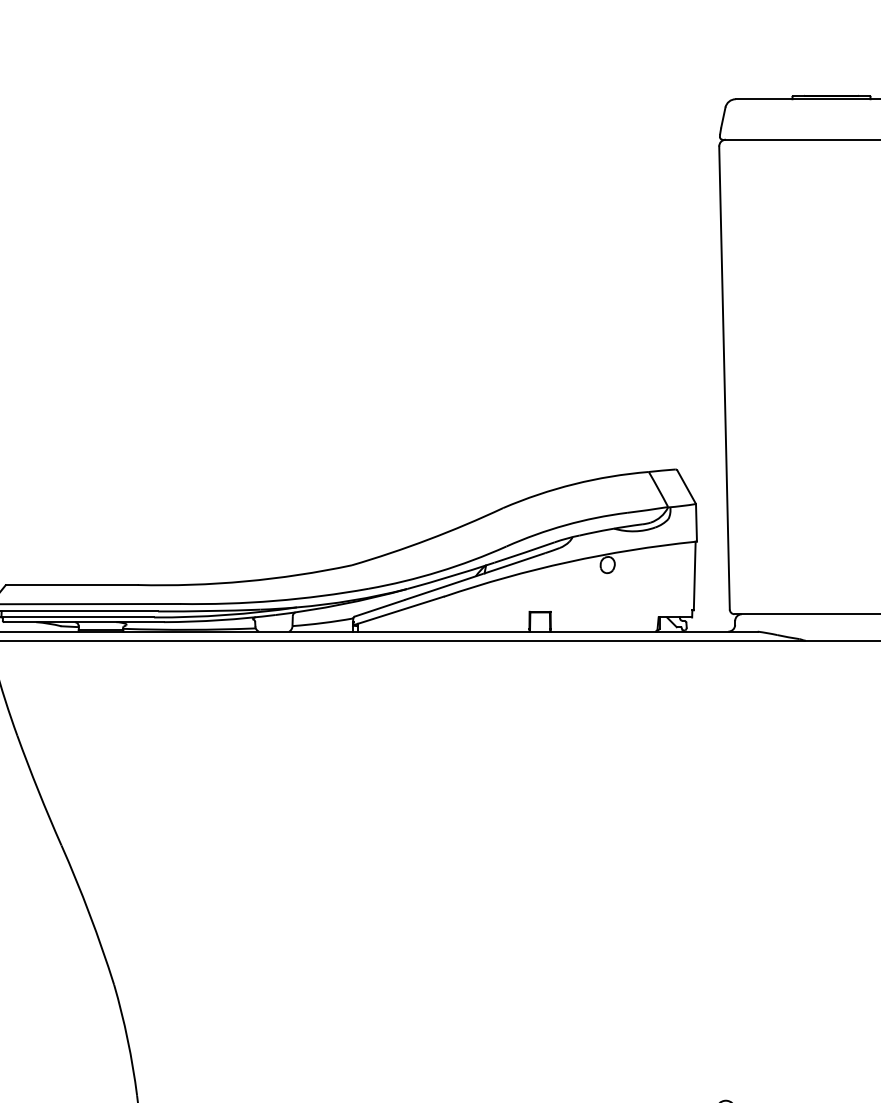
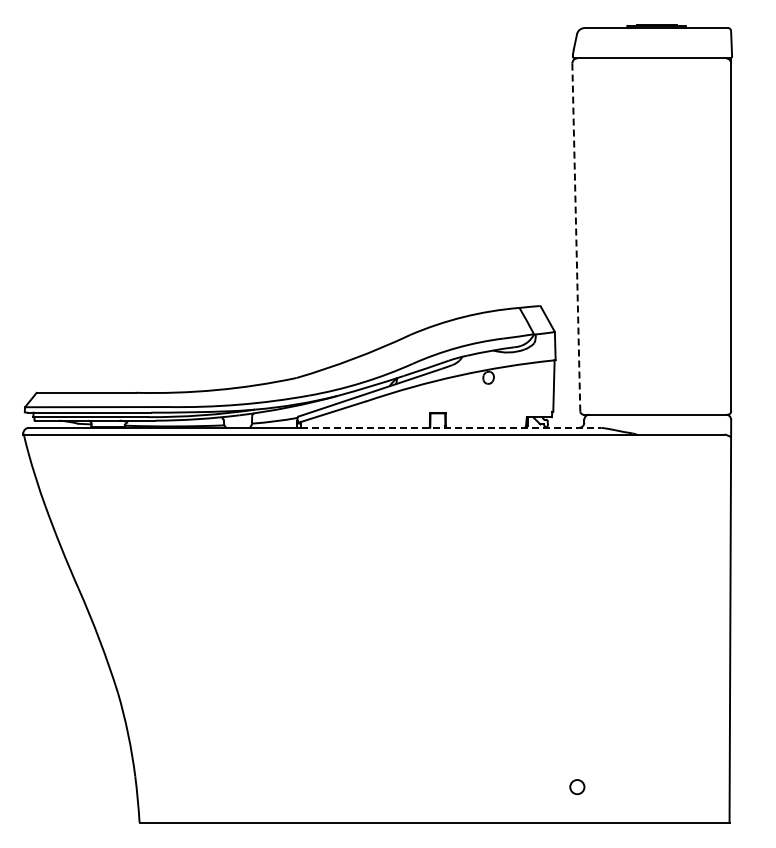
line: (724, 378) -> (576, 237), solid -> dashed
line: (558, 631) -> (451, 427), solid -> dashed

